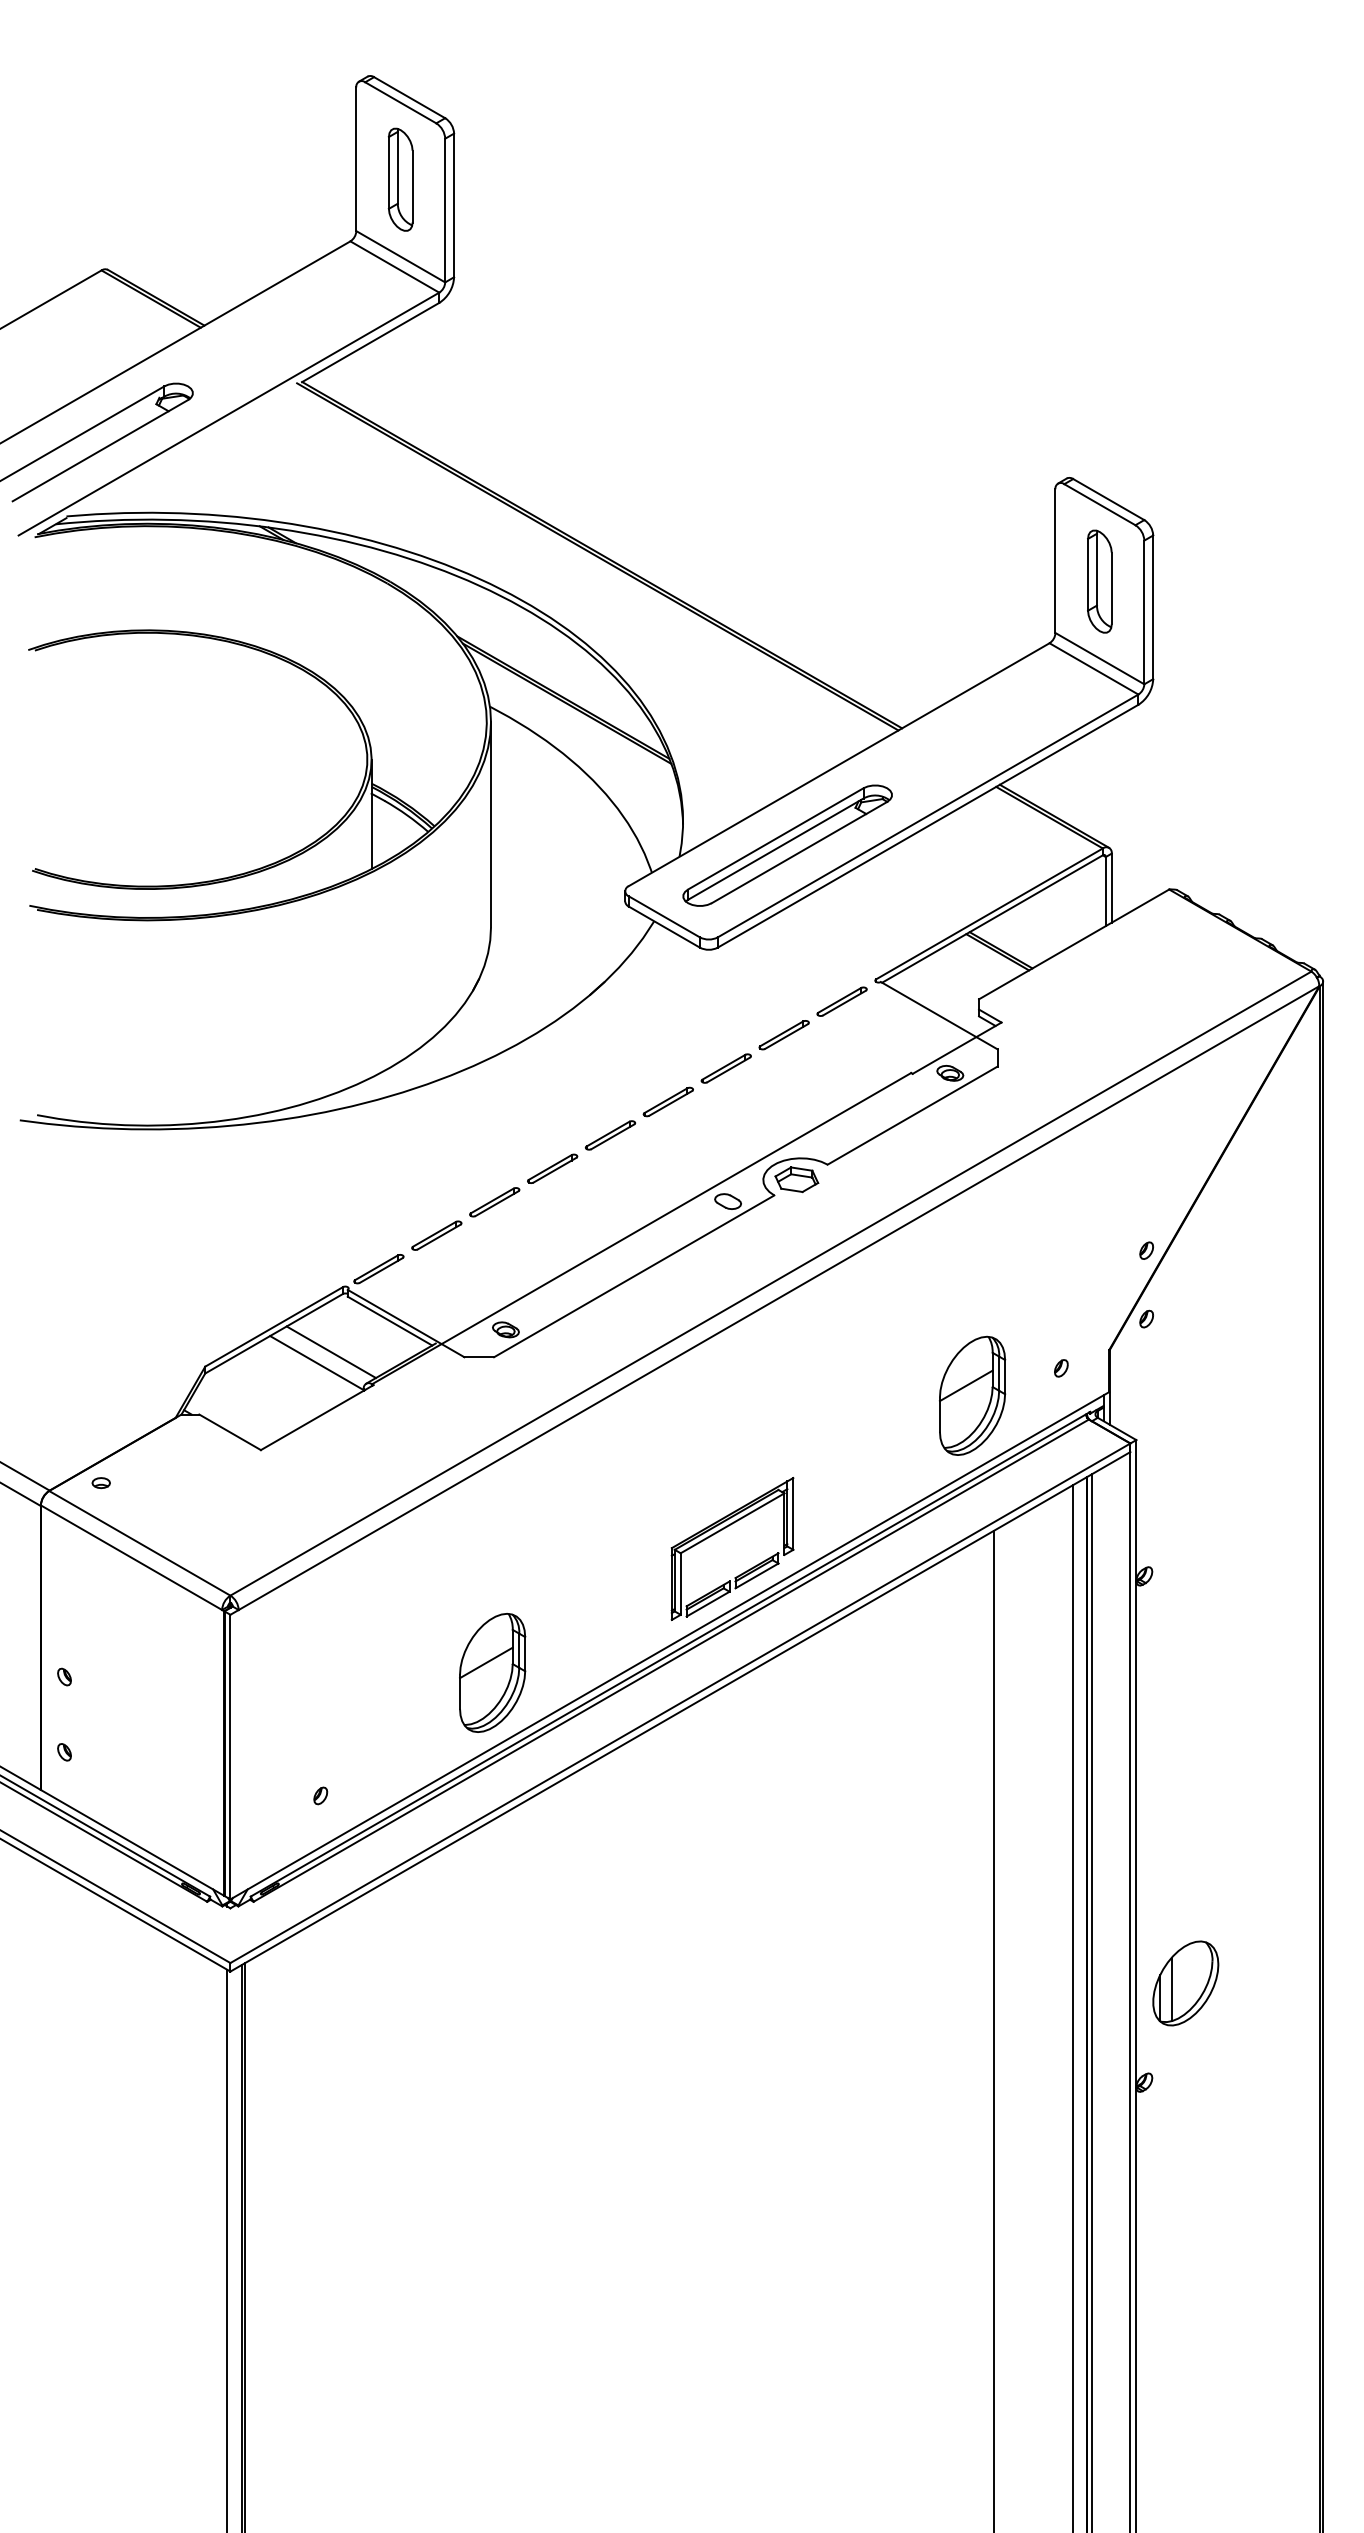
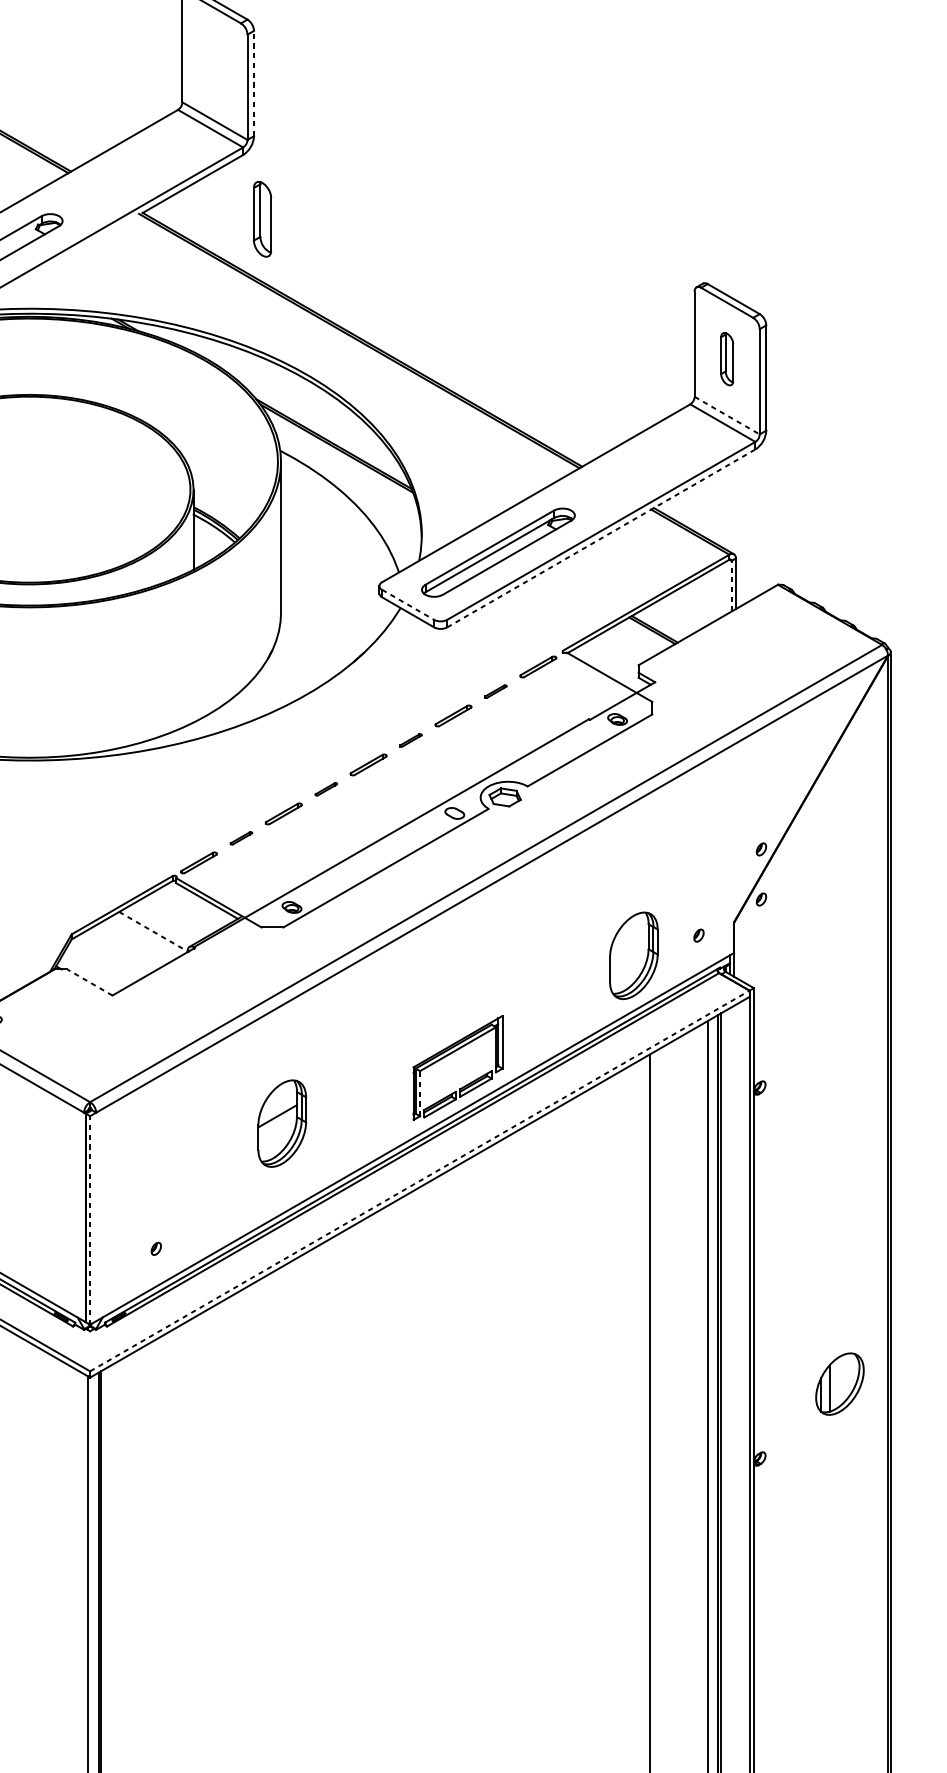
part: (400, 179) -> (262, 219), moved
line: (454, 205) -> (254, 83), solid -> dashed
part: (1099, 581) -> (726, 359), size x0.7
line: (1100, 658) -> (727, 415), solid -> dashed
line: (928, 826) -> (601, 538), solid -> dashed
line: (1105, 891) -> (731, 586), solid -> dashed
line: (664, 917) -> (408, 605), solid -> dashed
part: (783, 1035) -> (495, 691), size x0.6
part: (667, 1101) -> (410, 740), size x0.6
part: (552, 1168) -> (326, 789), size x0.6
part: (436, 1235) -> (241, 838), size x0.6
line: (330, 1352) -> (163, 924), removed
line: (317, 1363) -> (153, 932), solid -> dashed
line: (965, 1385) -> (628, 948), removed
line: (230, 1432) -> (90, 982), solid -> dashed
line: (680, 1584) -> (419, 1094), solid -> dashed
part: (492, 1672) -> (282, 1123), moved
line: (680, 1703) -> (419, 1181), solid -> dashed
line: (230, 1756) -> (90, 1220), solid -> dashed
part: (1185, 1983) -> (839, 1384), moved

